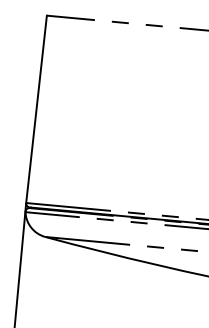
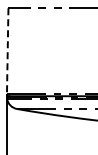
line: (36, 109) -> (7, 51), solid -> dashed

